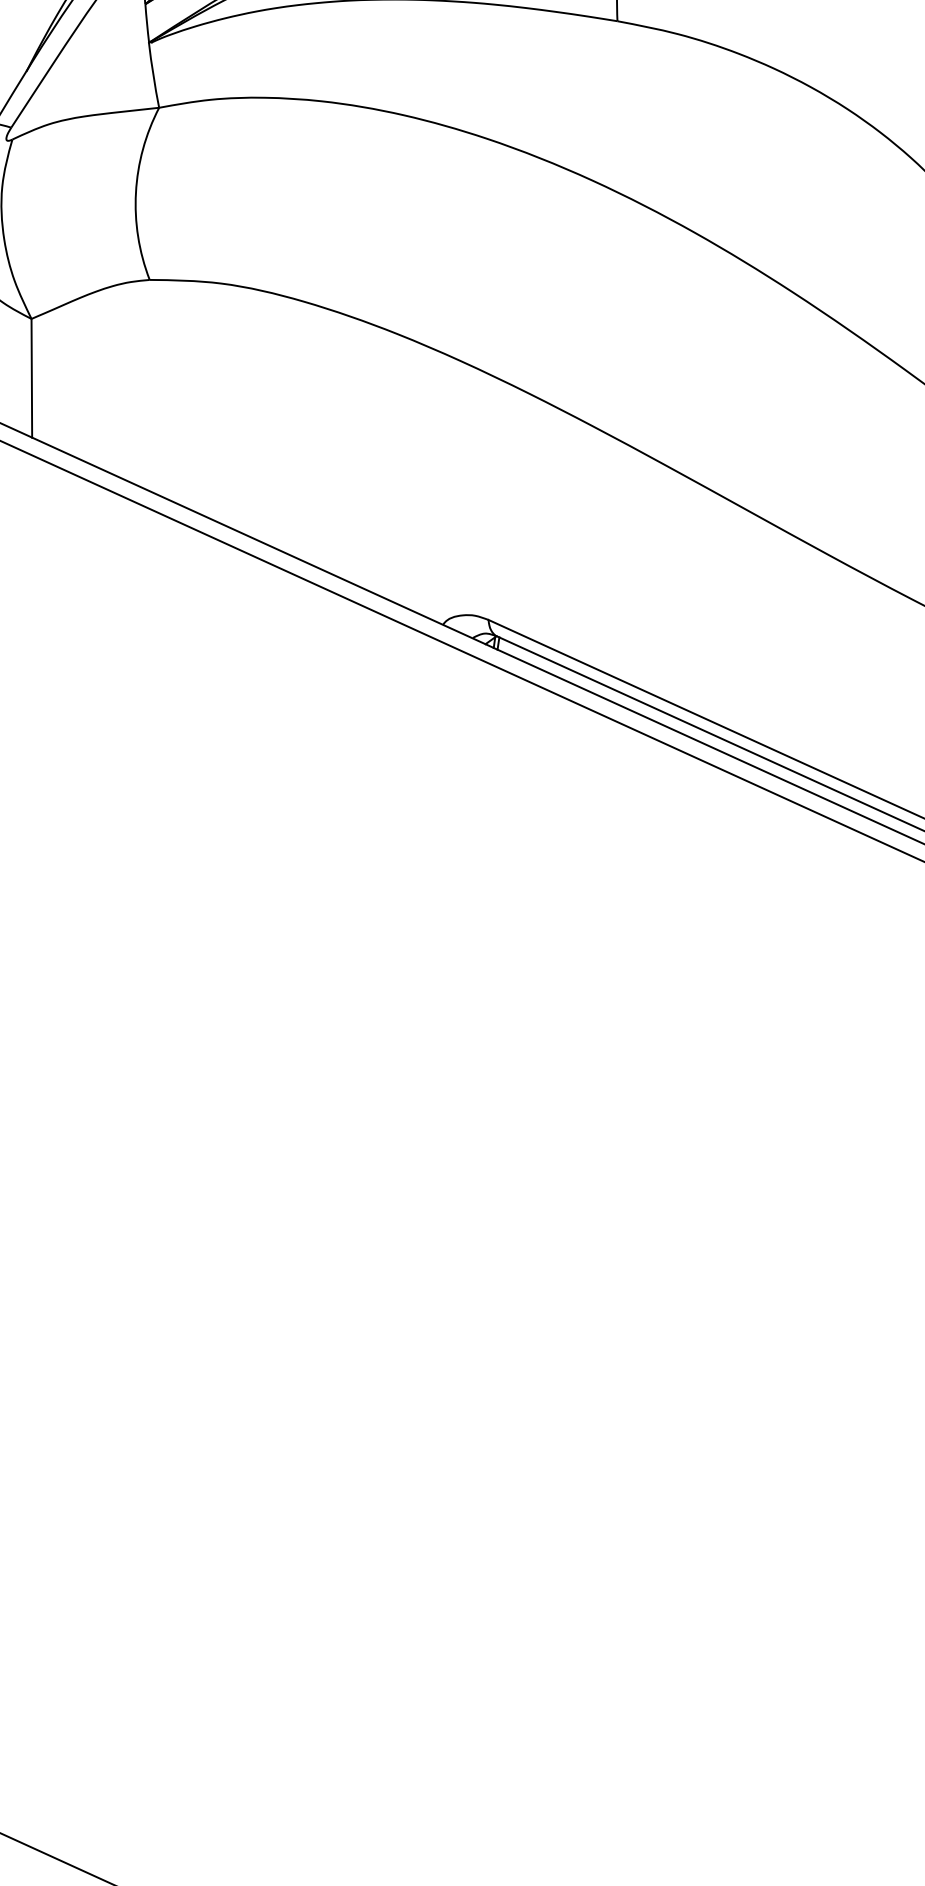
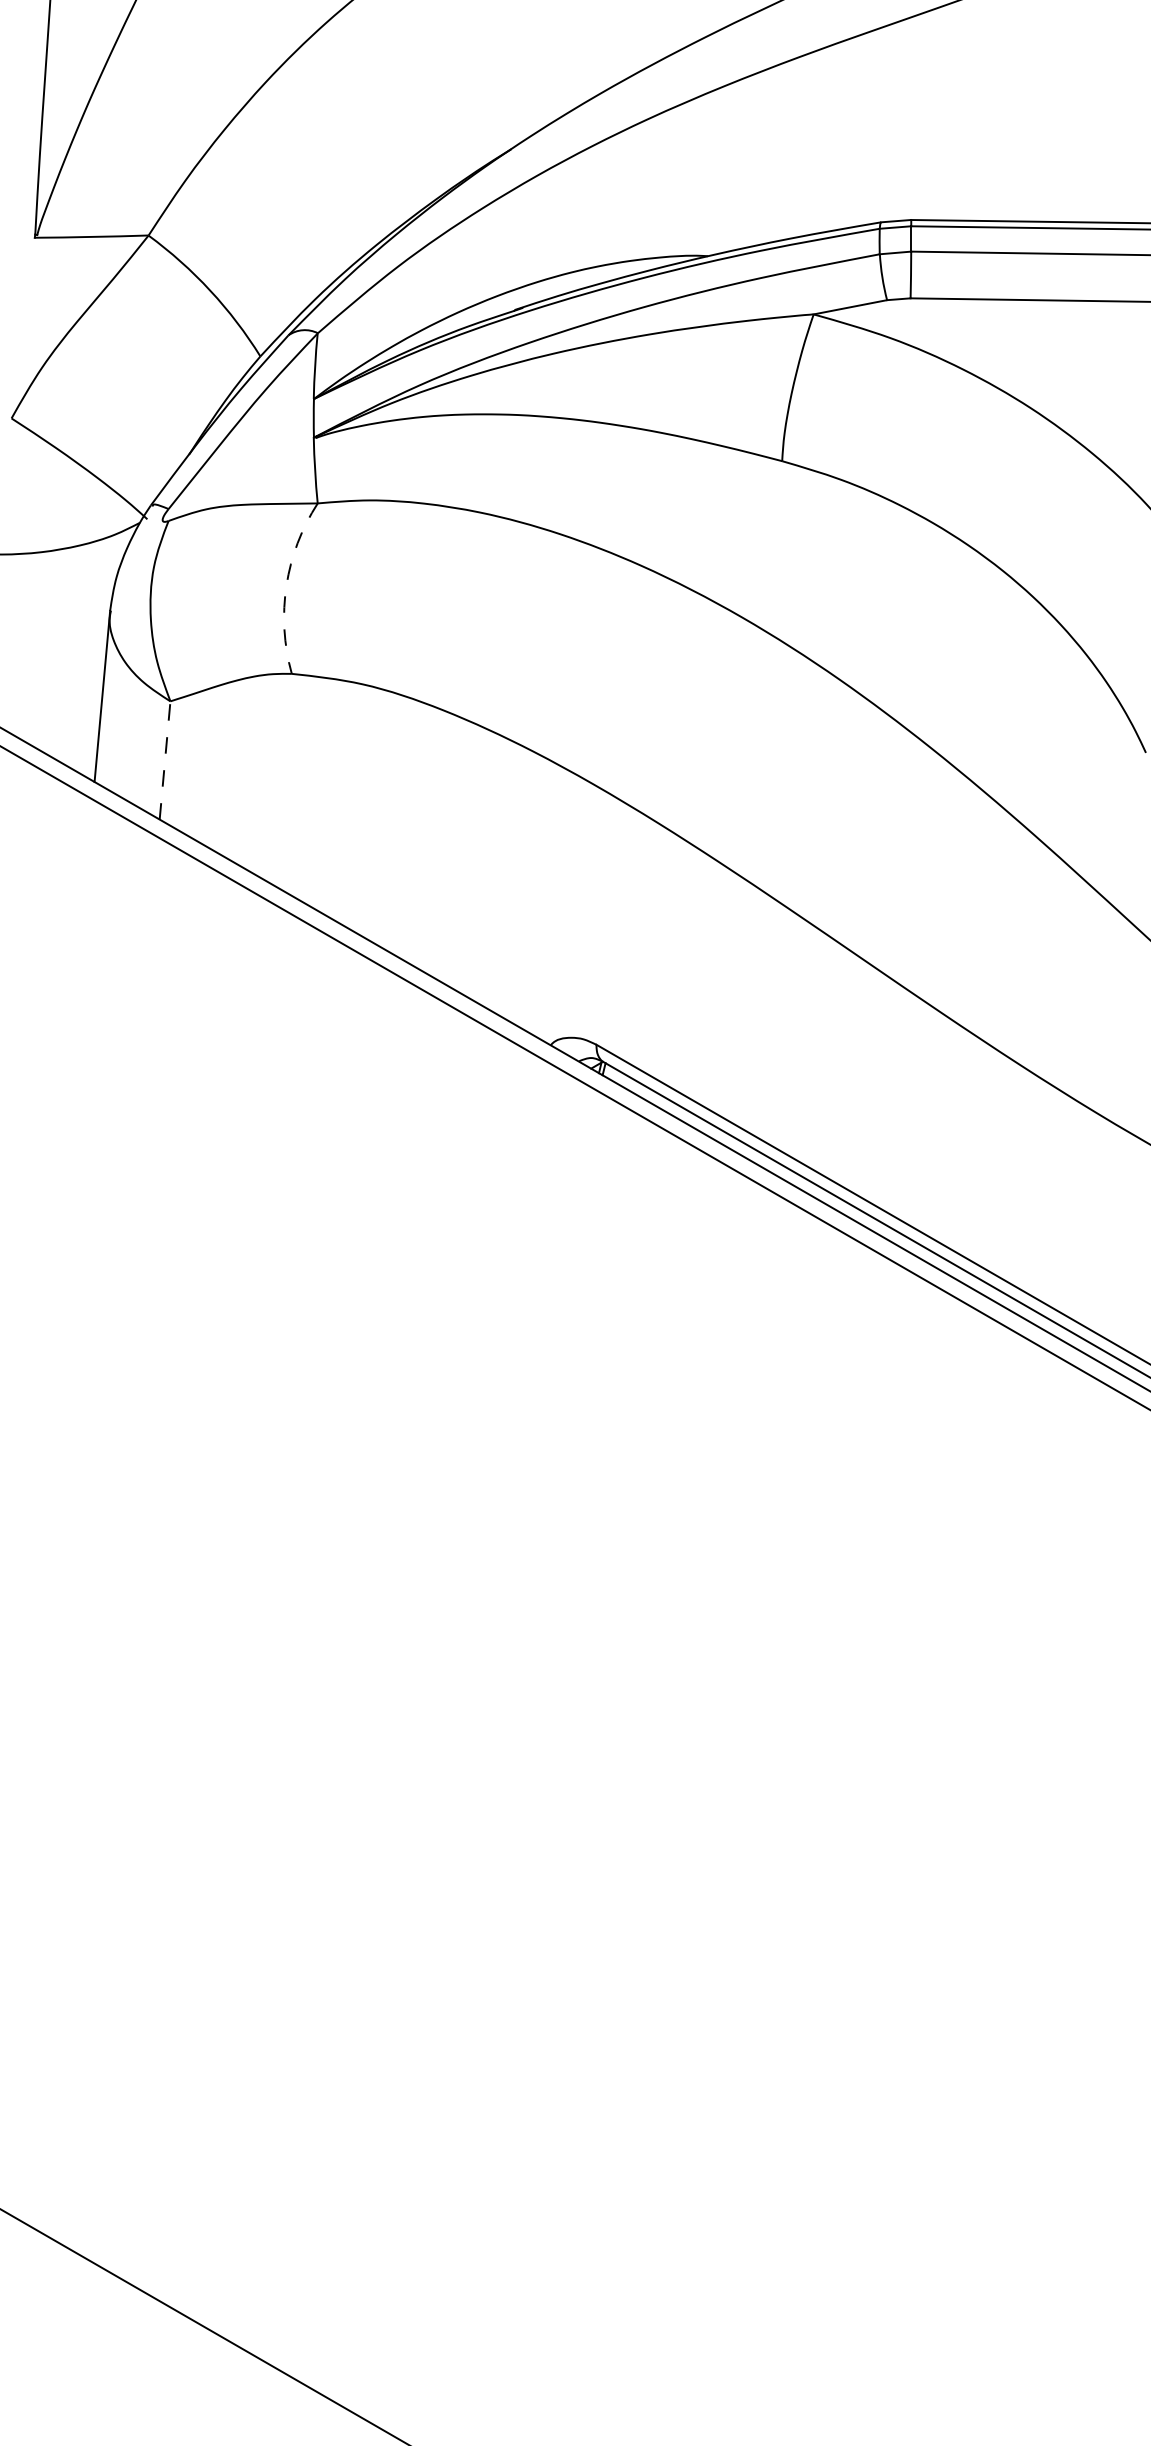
arc: (135, 192) -> (286, 585), solid -> dashed
line: (32, 378) -> (165, 760), solid -> dashed

